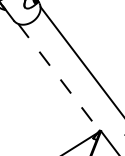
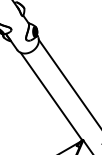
line: (59, 77) -> (51, 96), dashed -> solid

